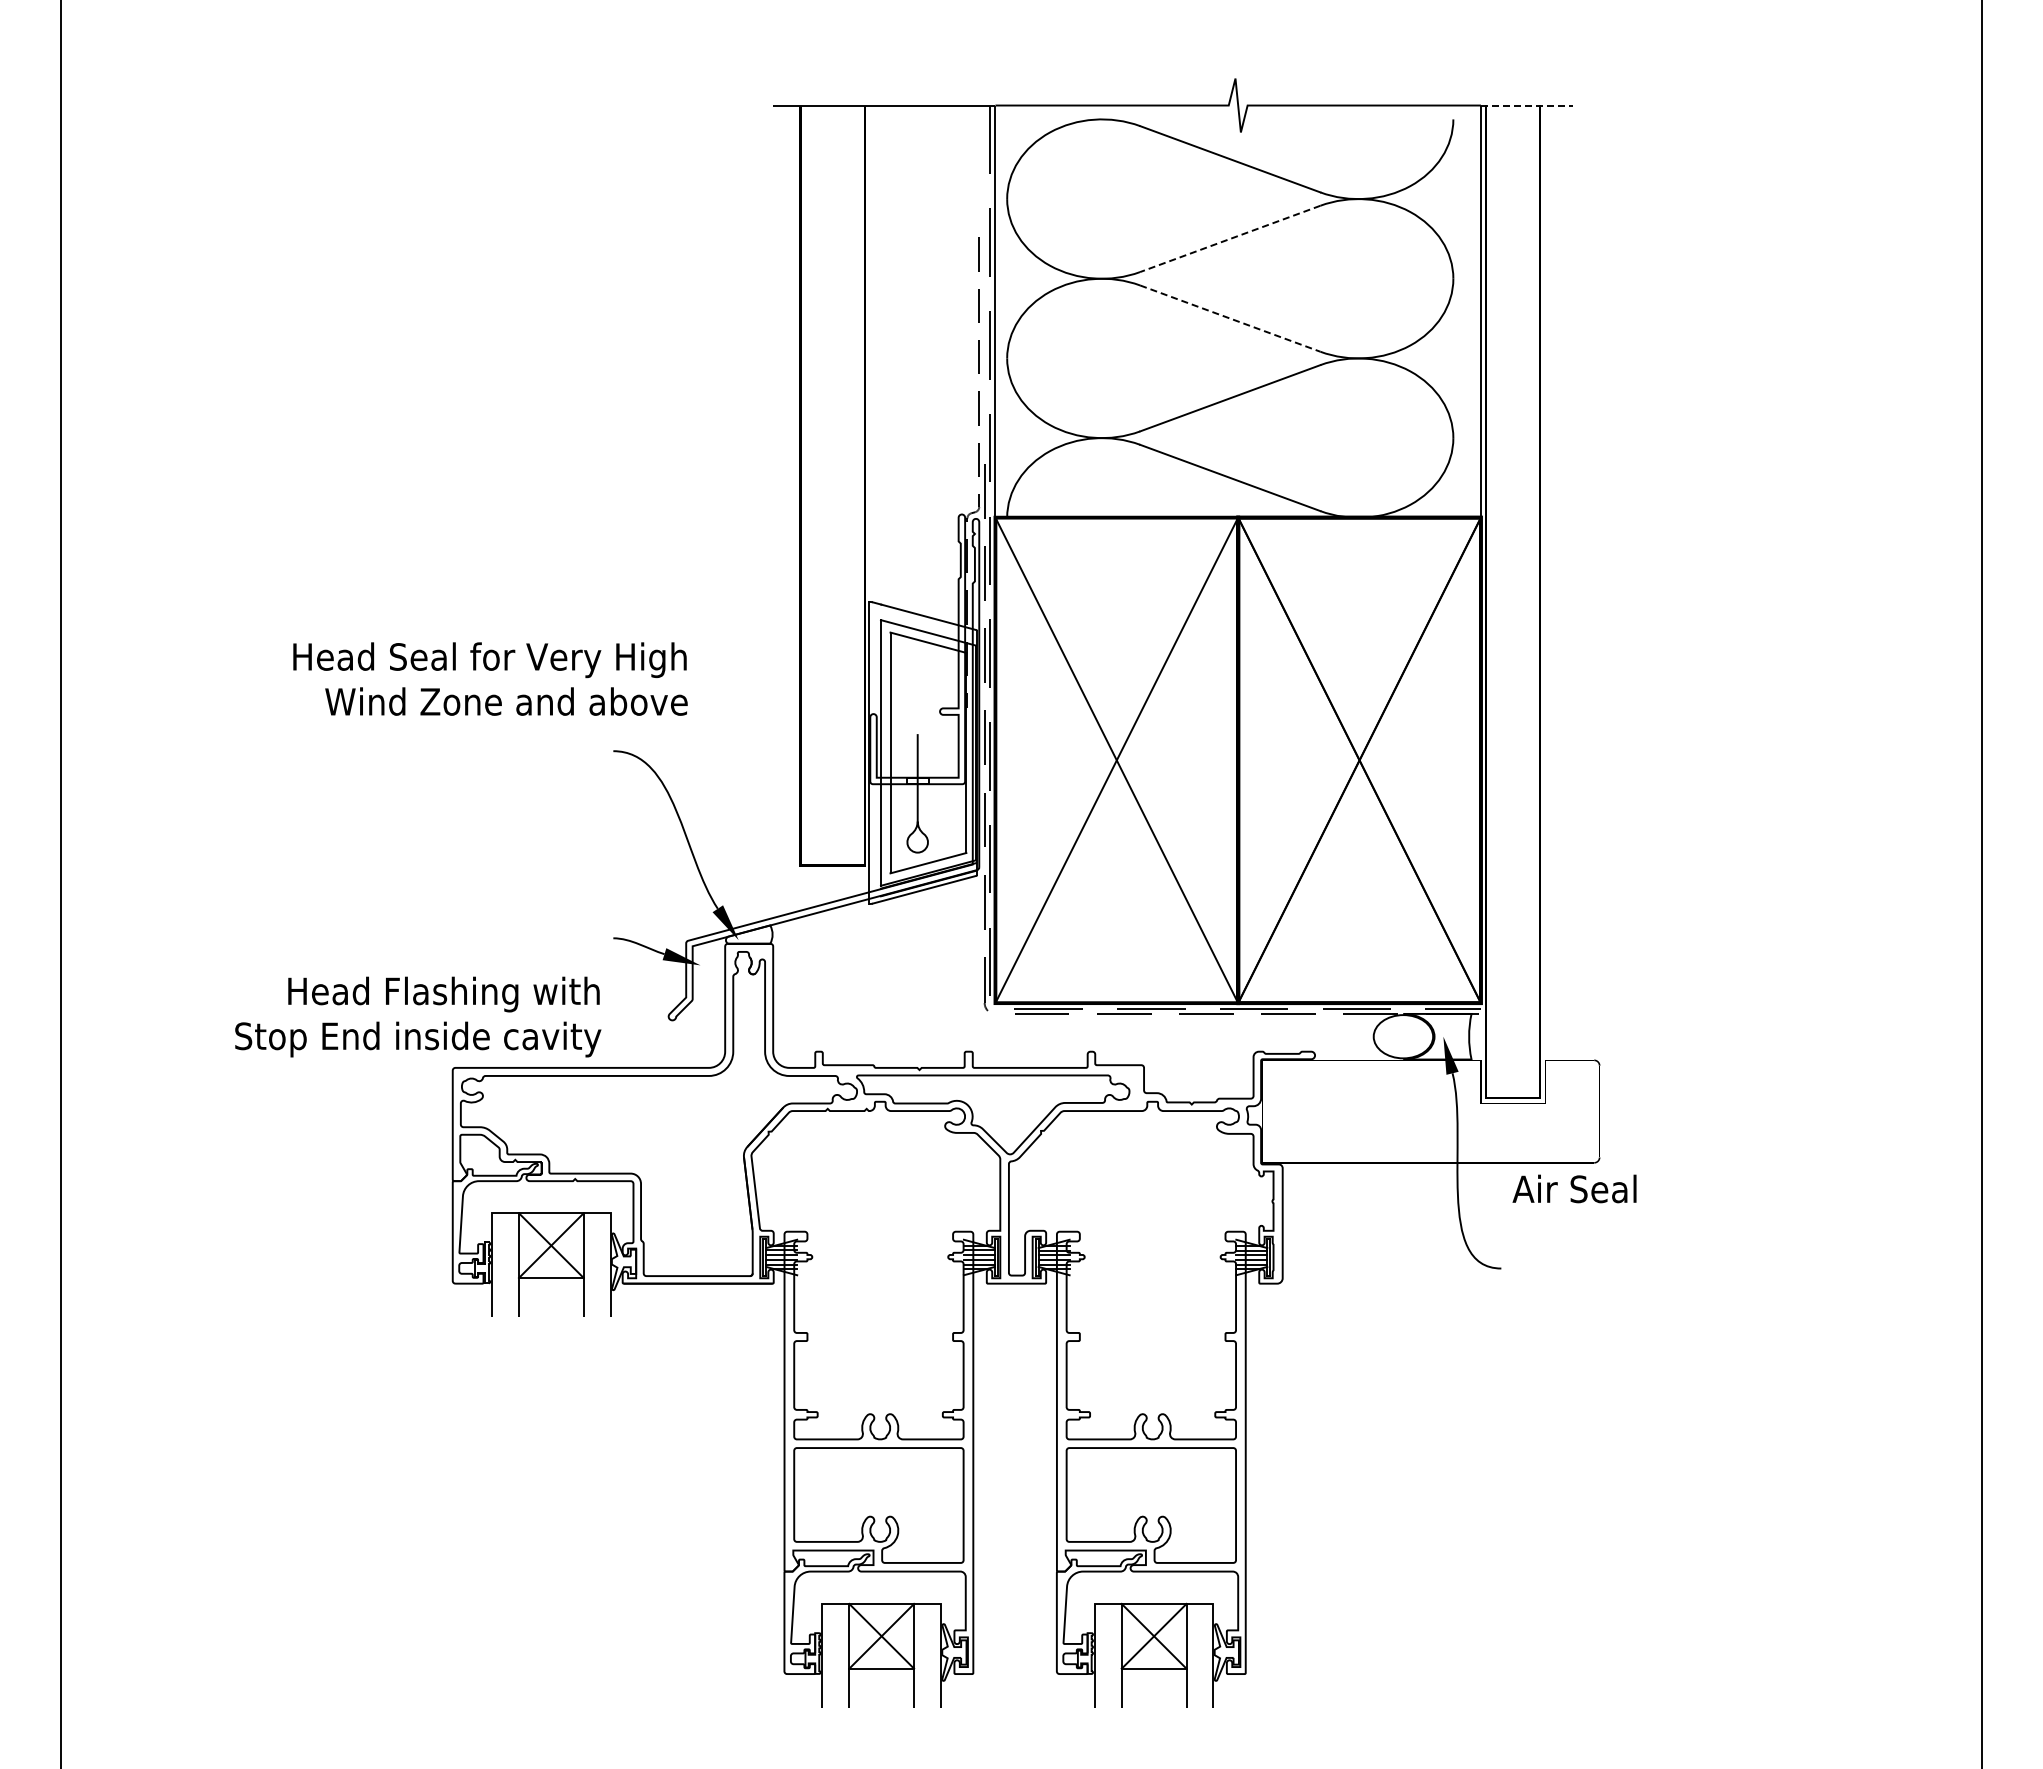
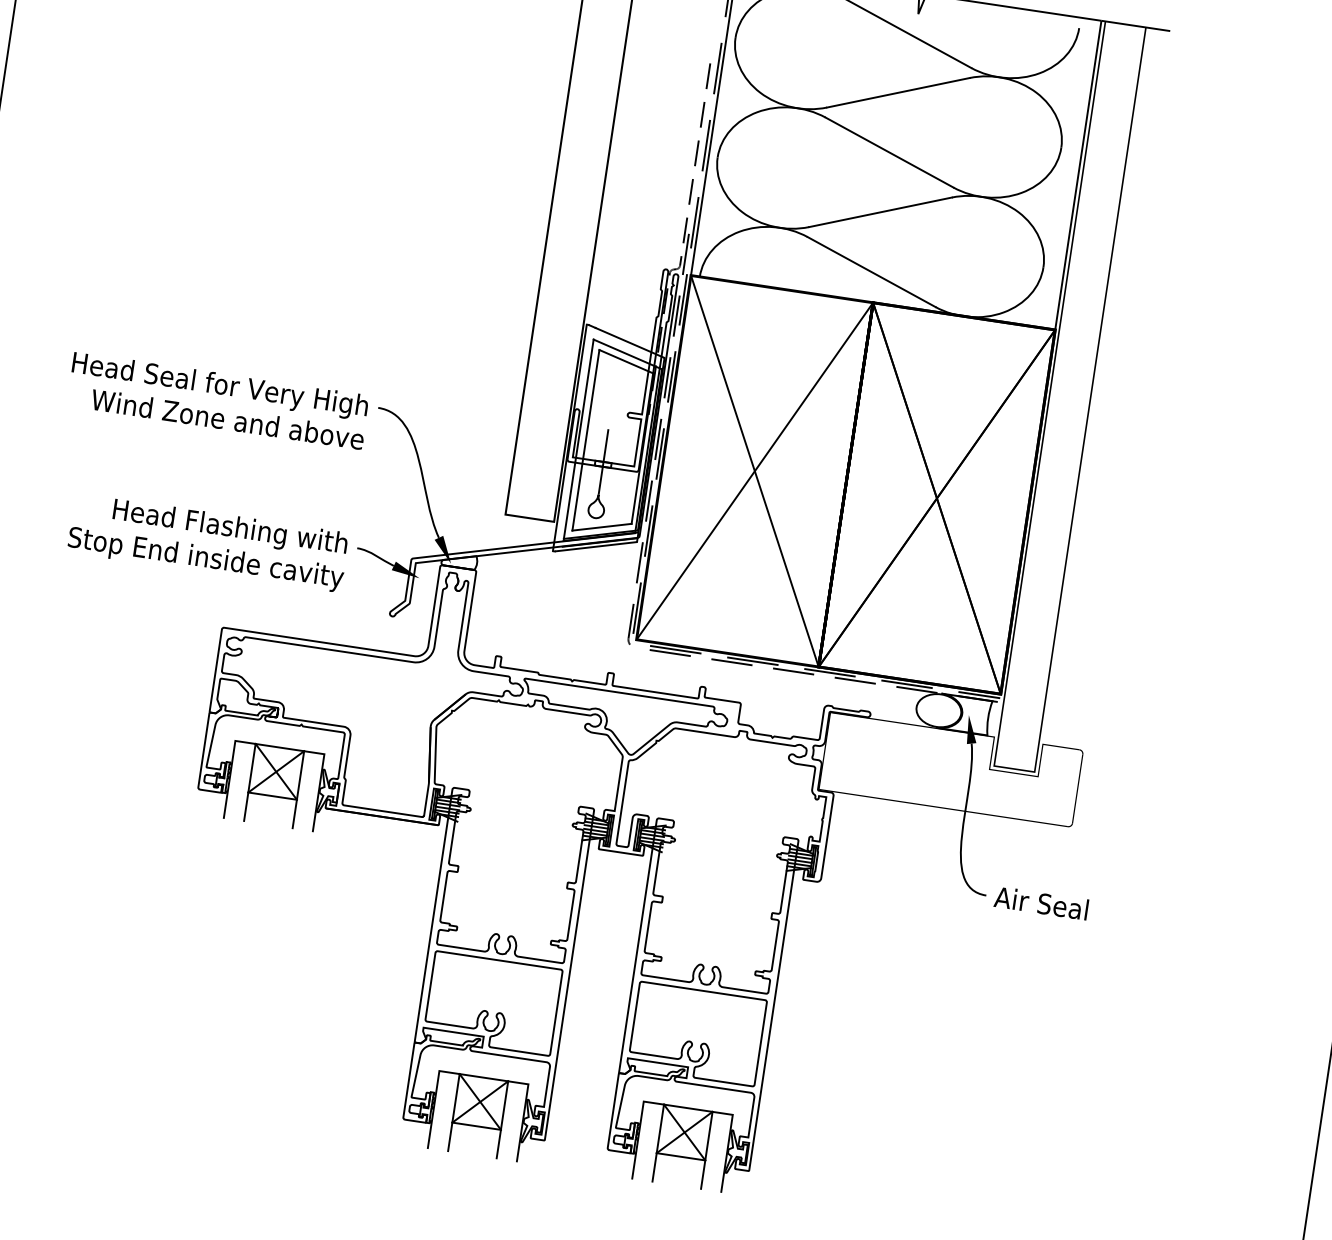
line: (1526, 105) -> (1135, 25), dashed -> solid
line: (1229, 239) -> (897, 93), dashed -> solid
line: (1230, 318) -> (889, 152), dashed -> solid
text: (490, 678) -> (218, 400), moved
text: (418, 1016) -> (208, 542), moved
text: (1574, 1188) -> (1041, 902), moved

